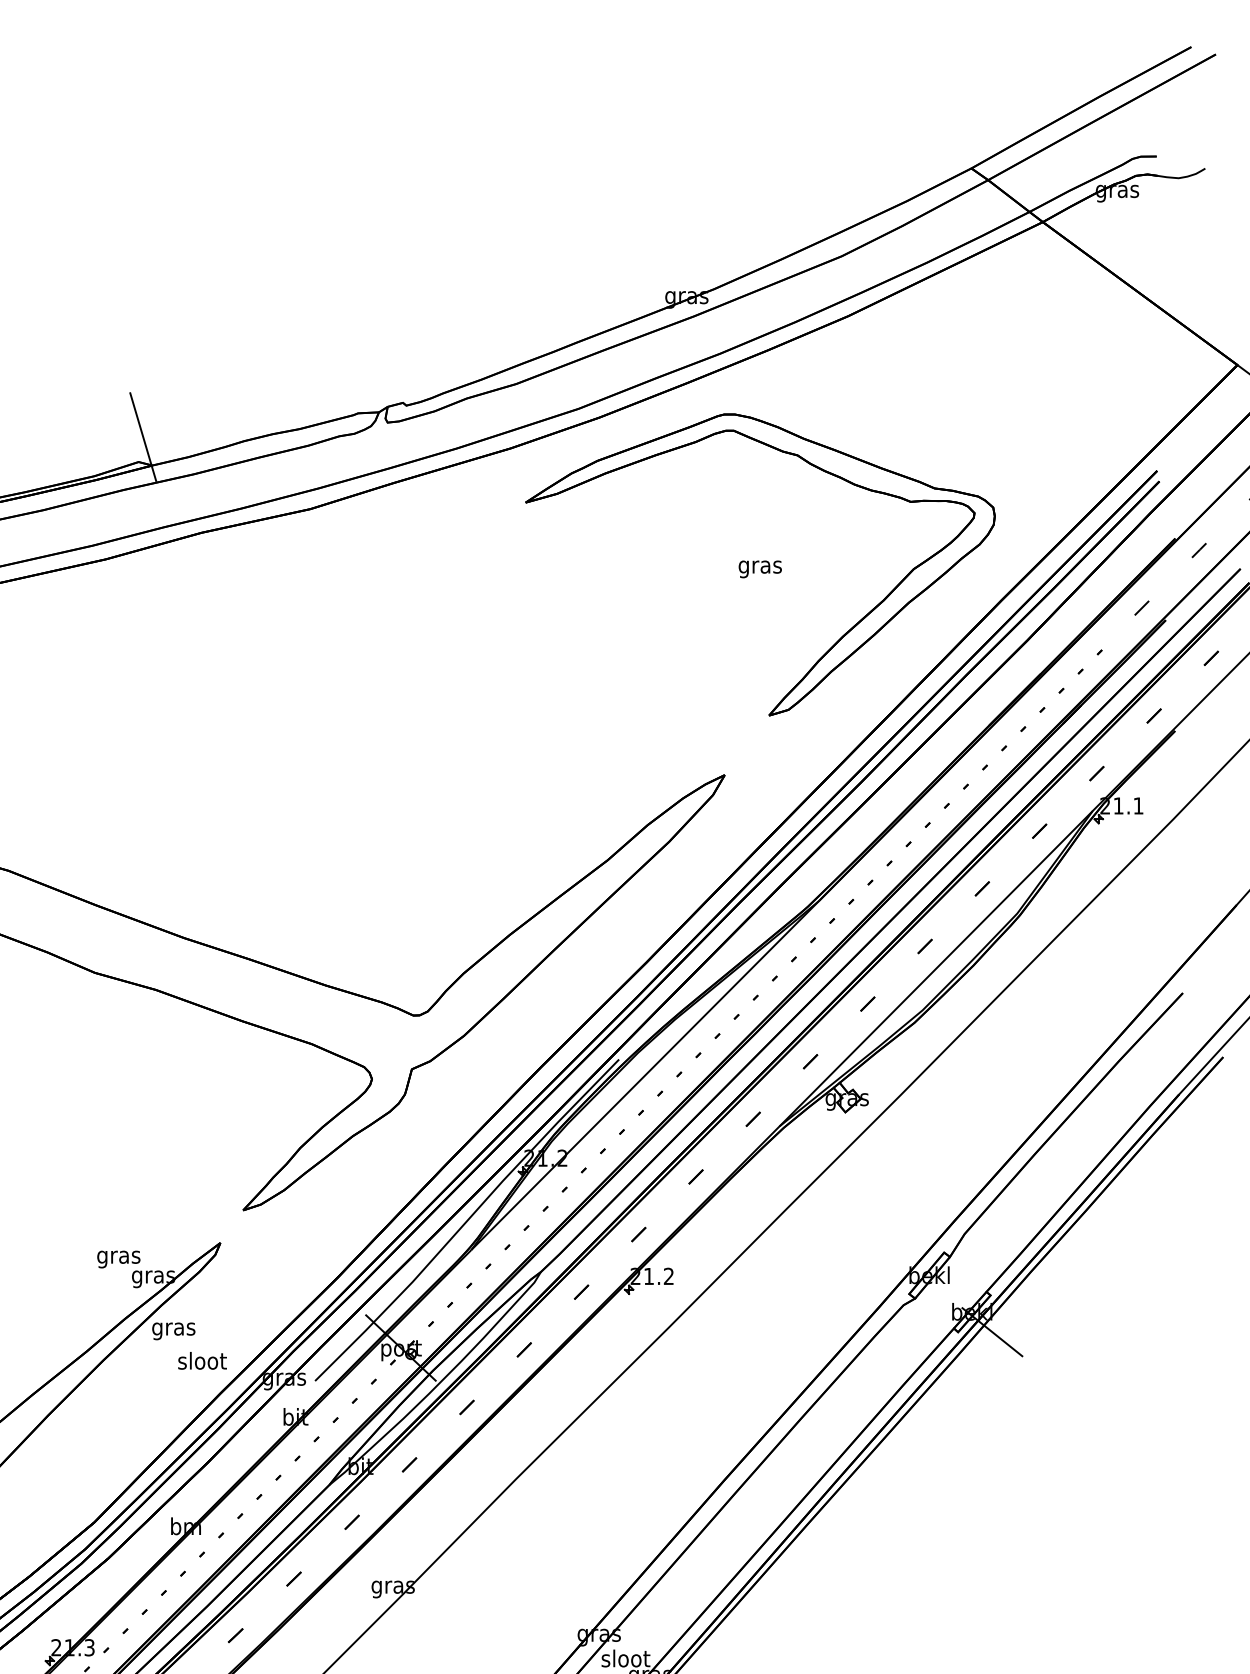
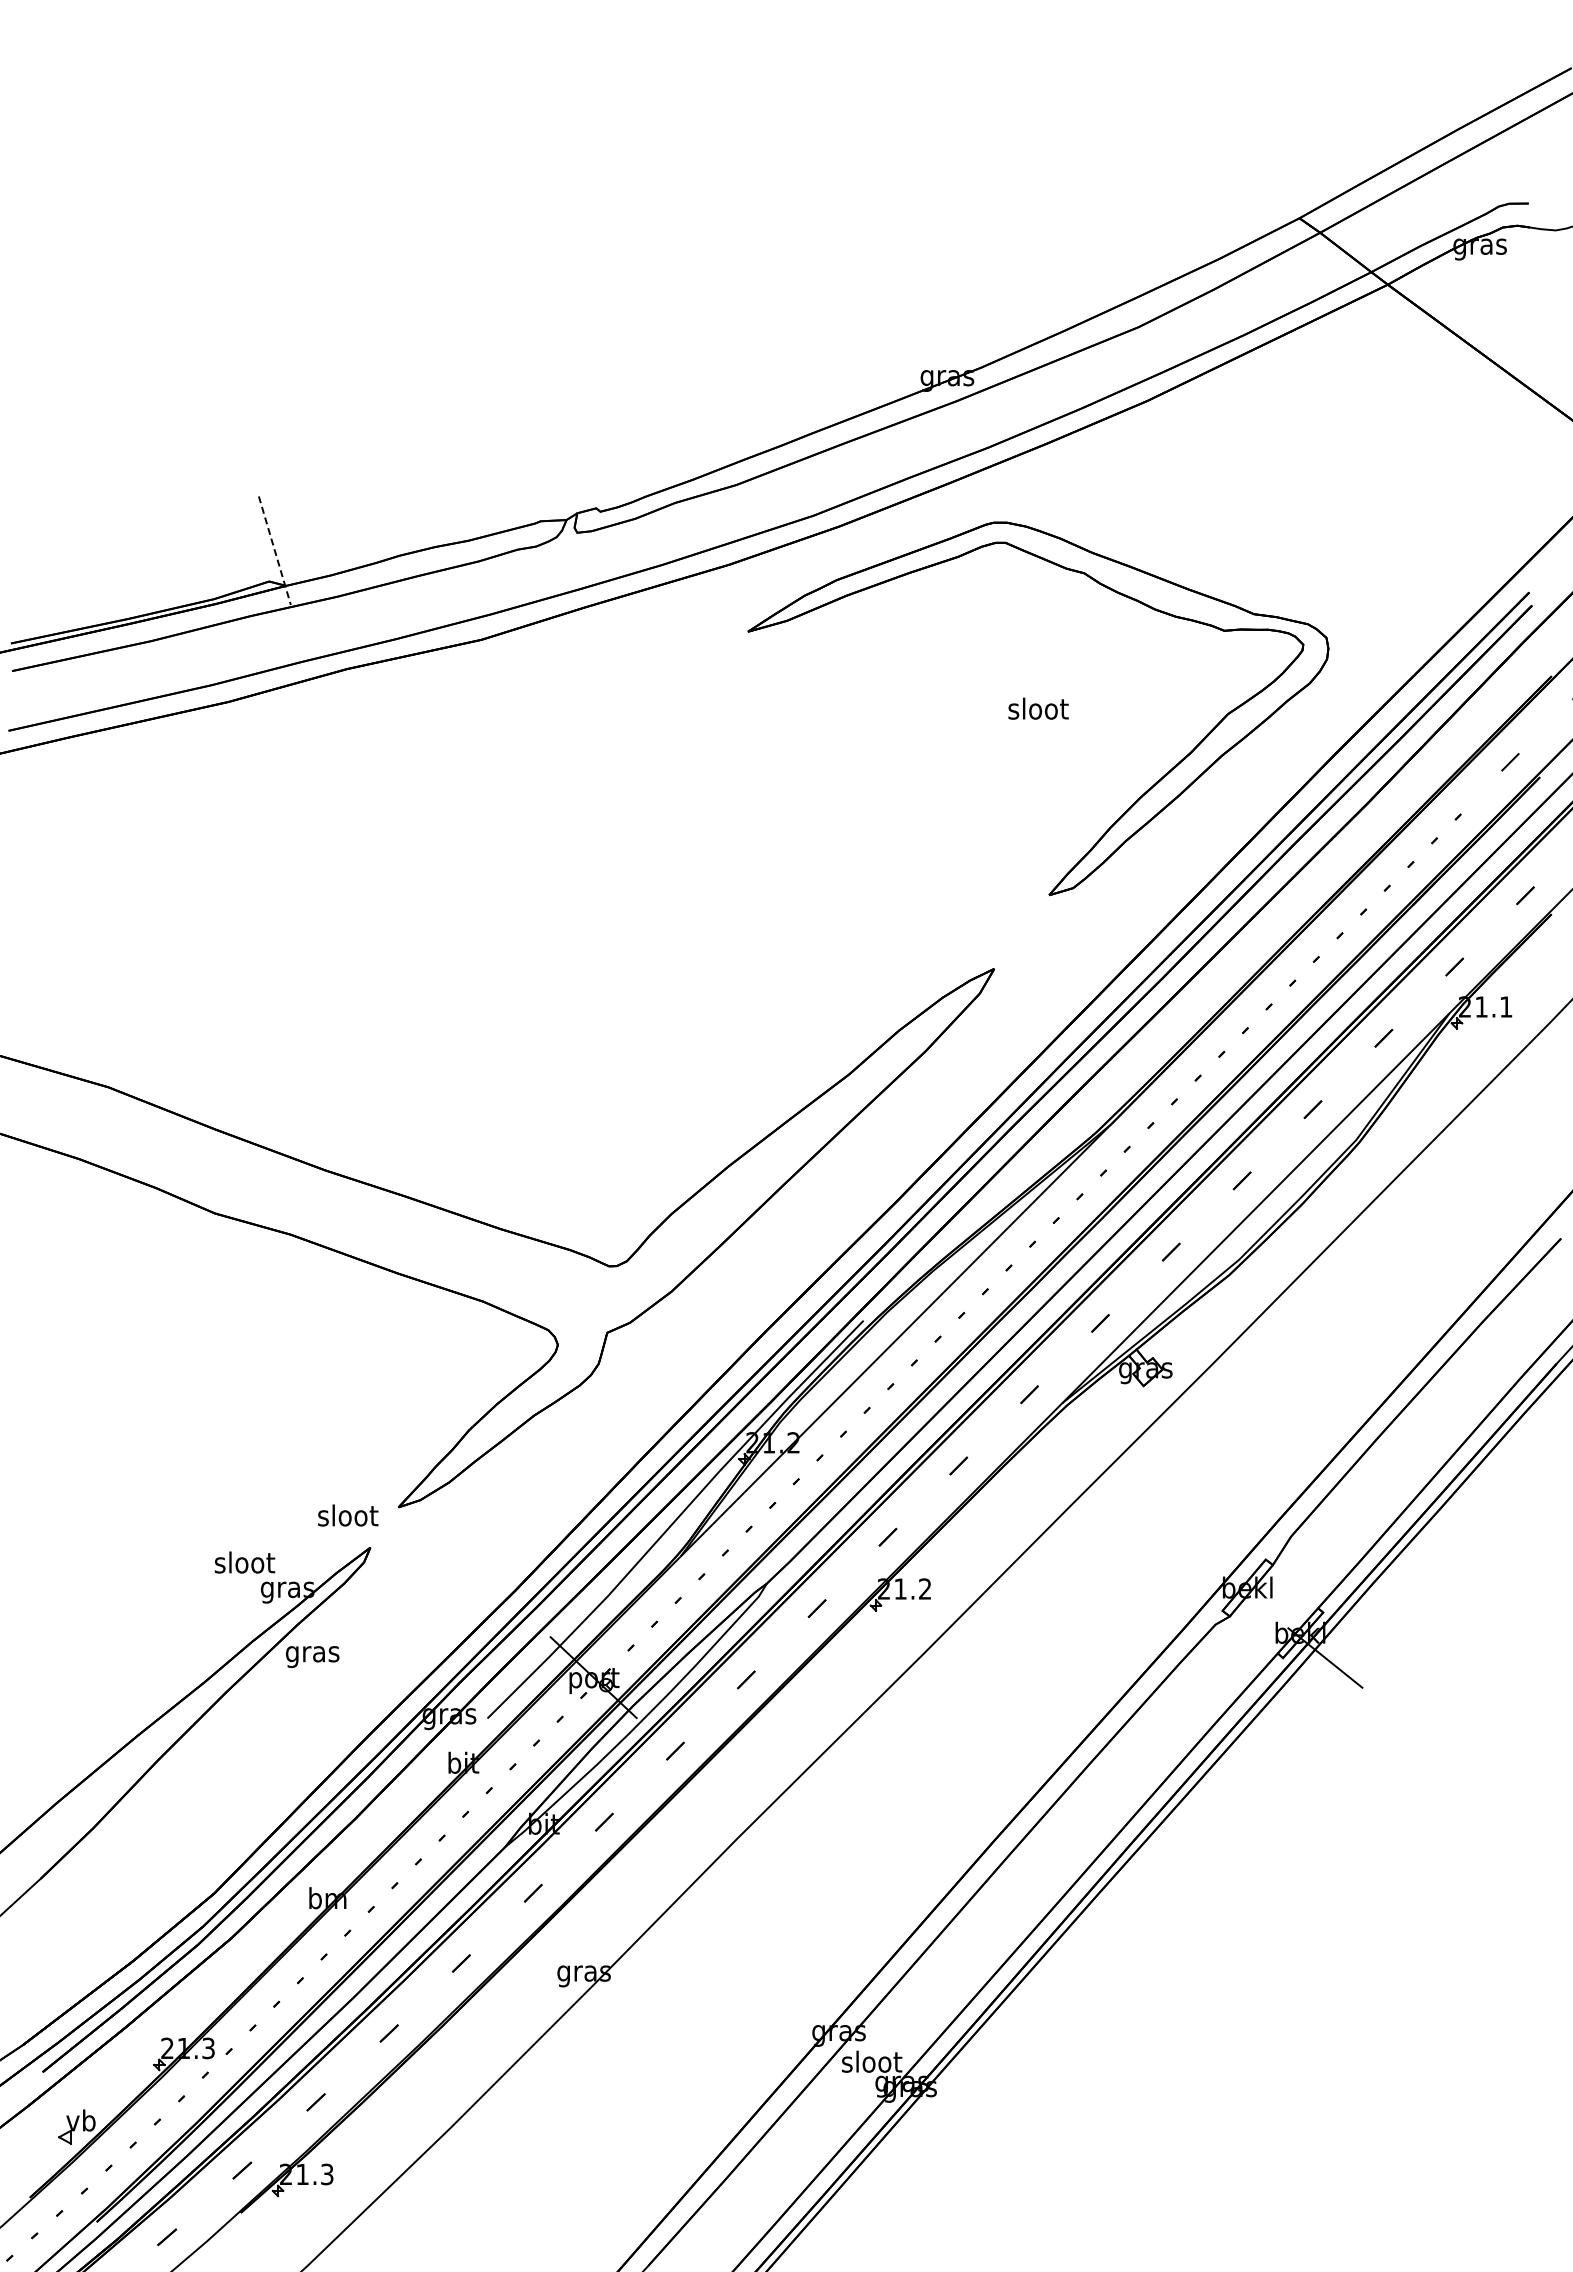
line: (142, 436) -> (274, 550), solid -> dashed
text: (760, 567) -> (1038, 711), gras -> sloot
text: (118, 1257) -> (244, 1565), gras -> sloot
text: (202, 1360) -> (348, 1515), moved

